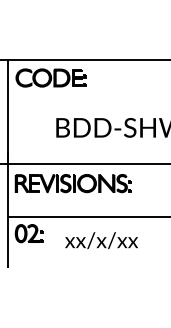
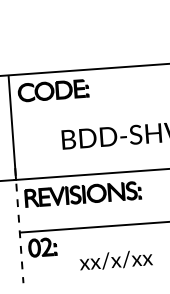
line: (7, 210) -> (19, 225), solid -> dashed
text: (101, 240) -> (116, 260), moved

